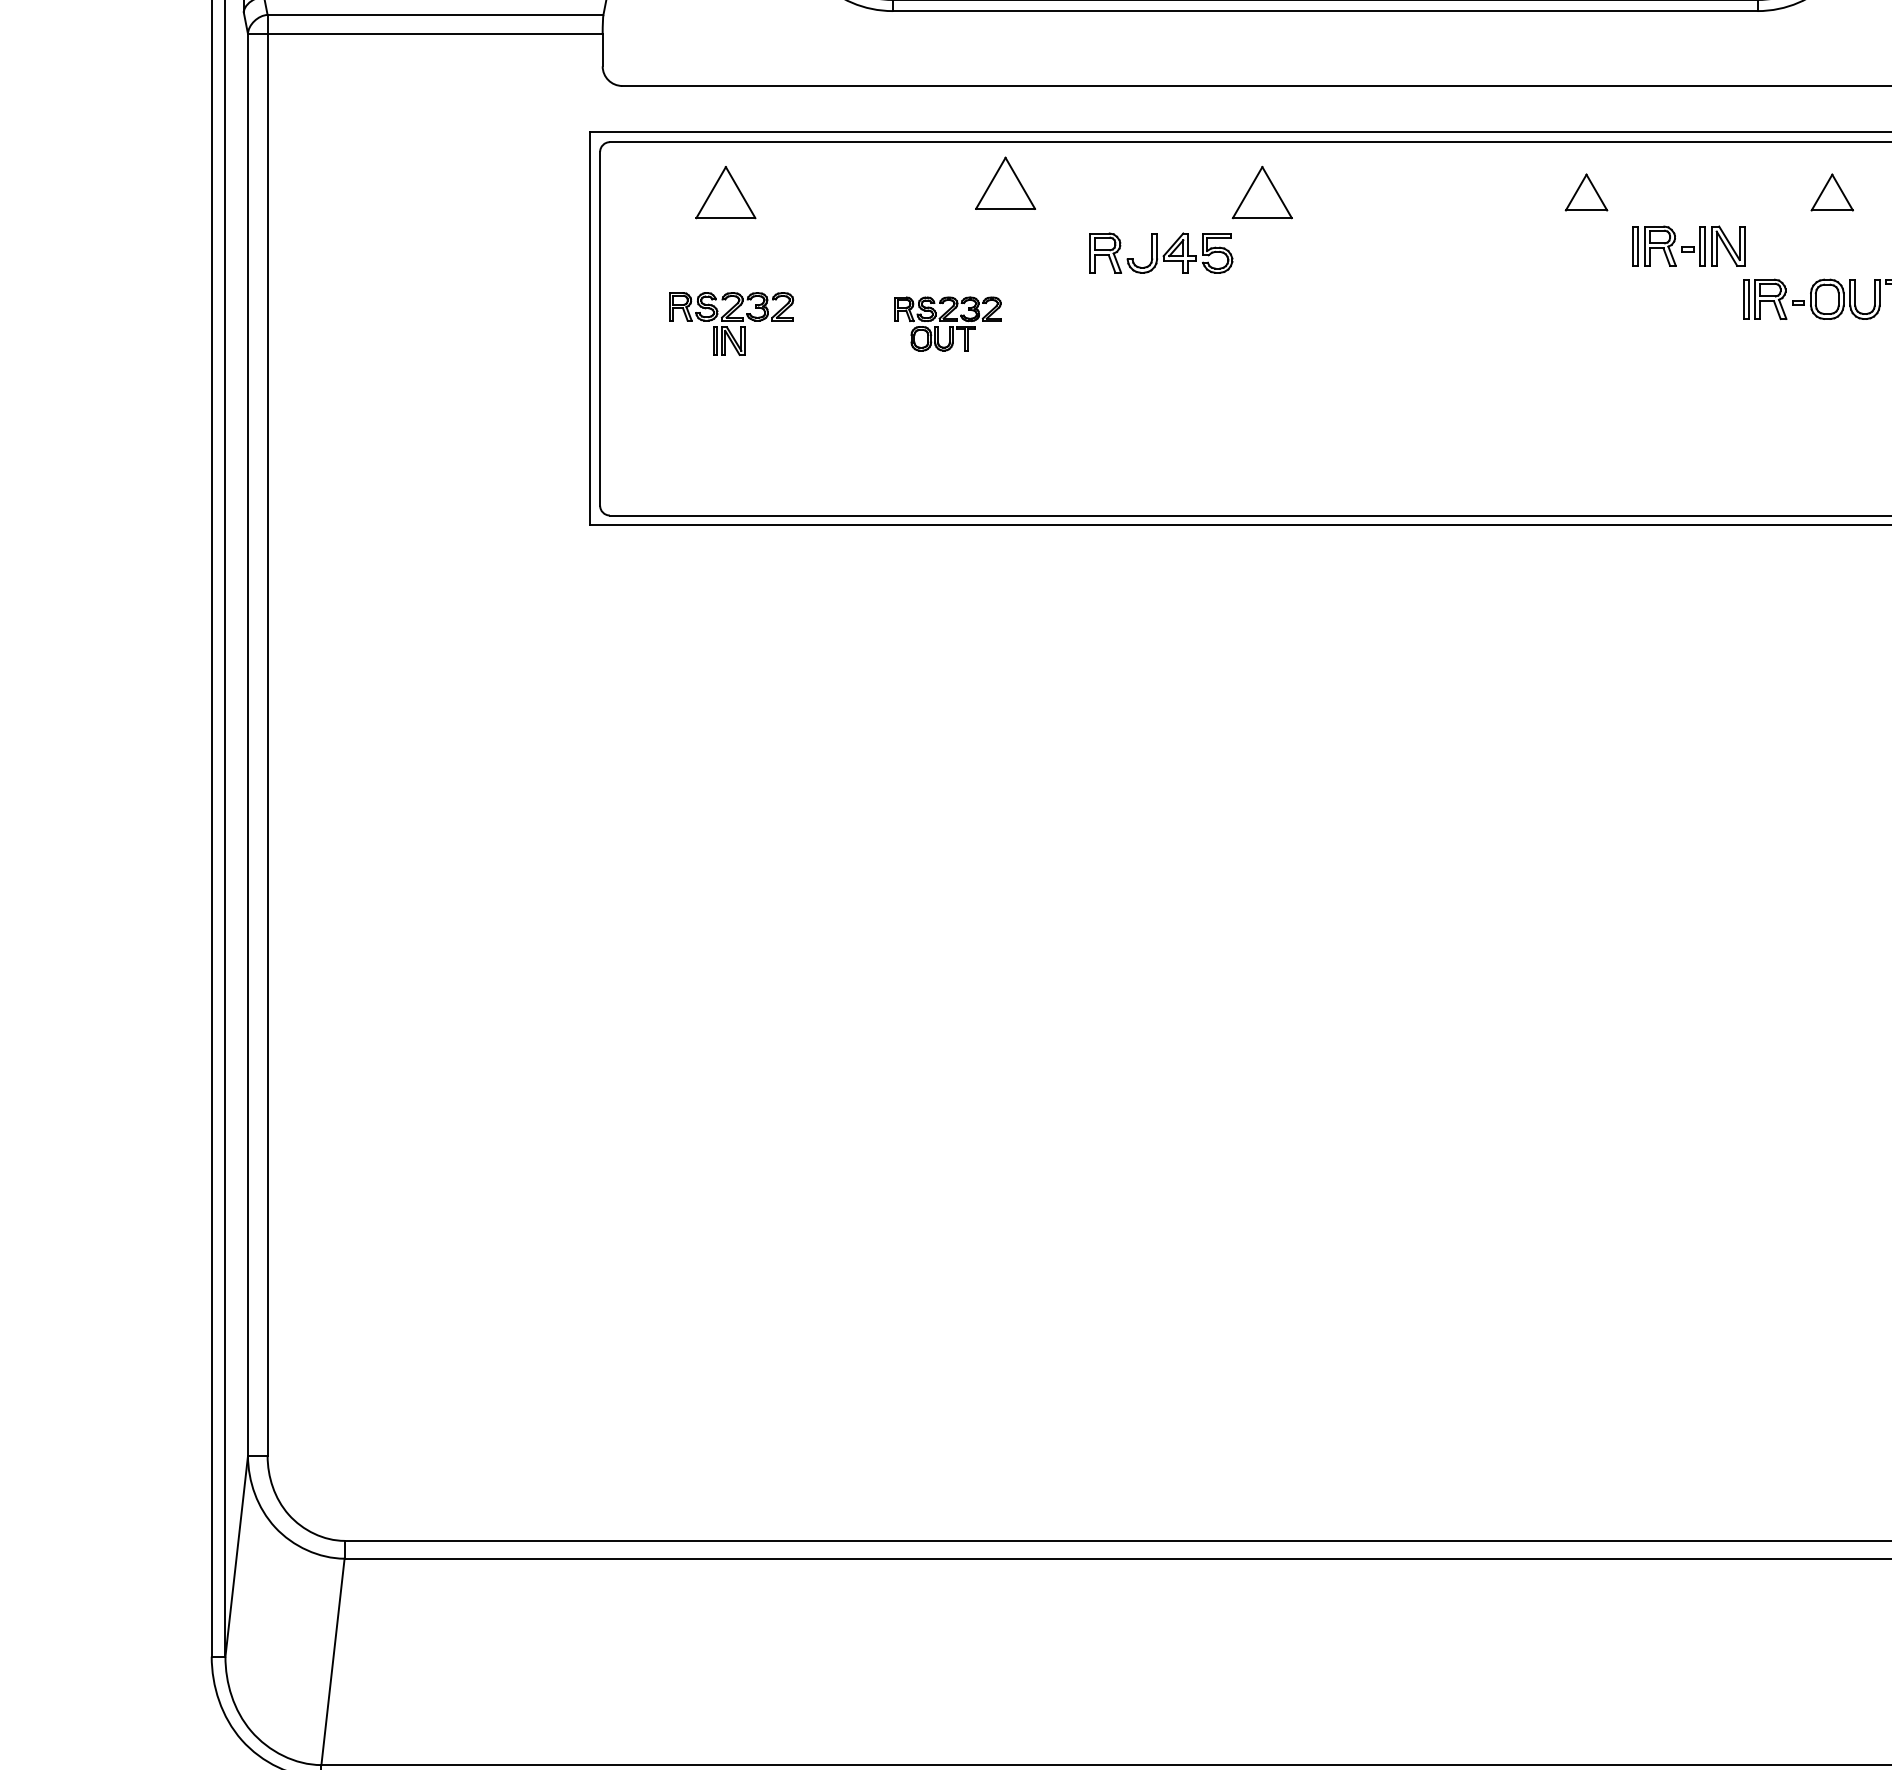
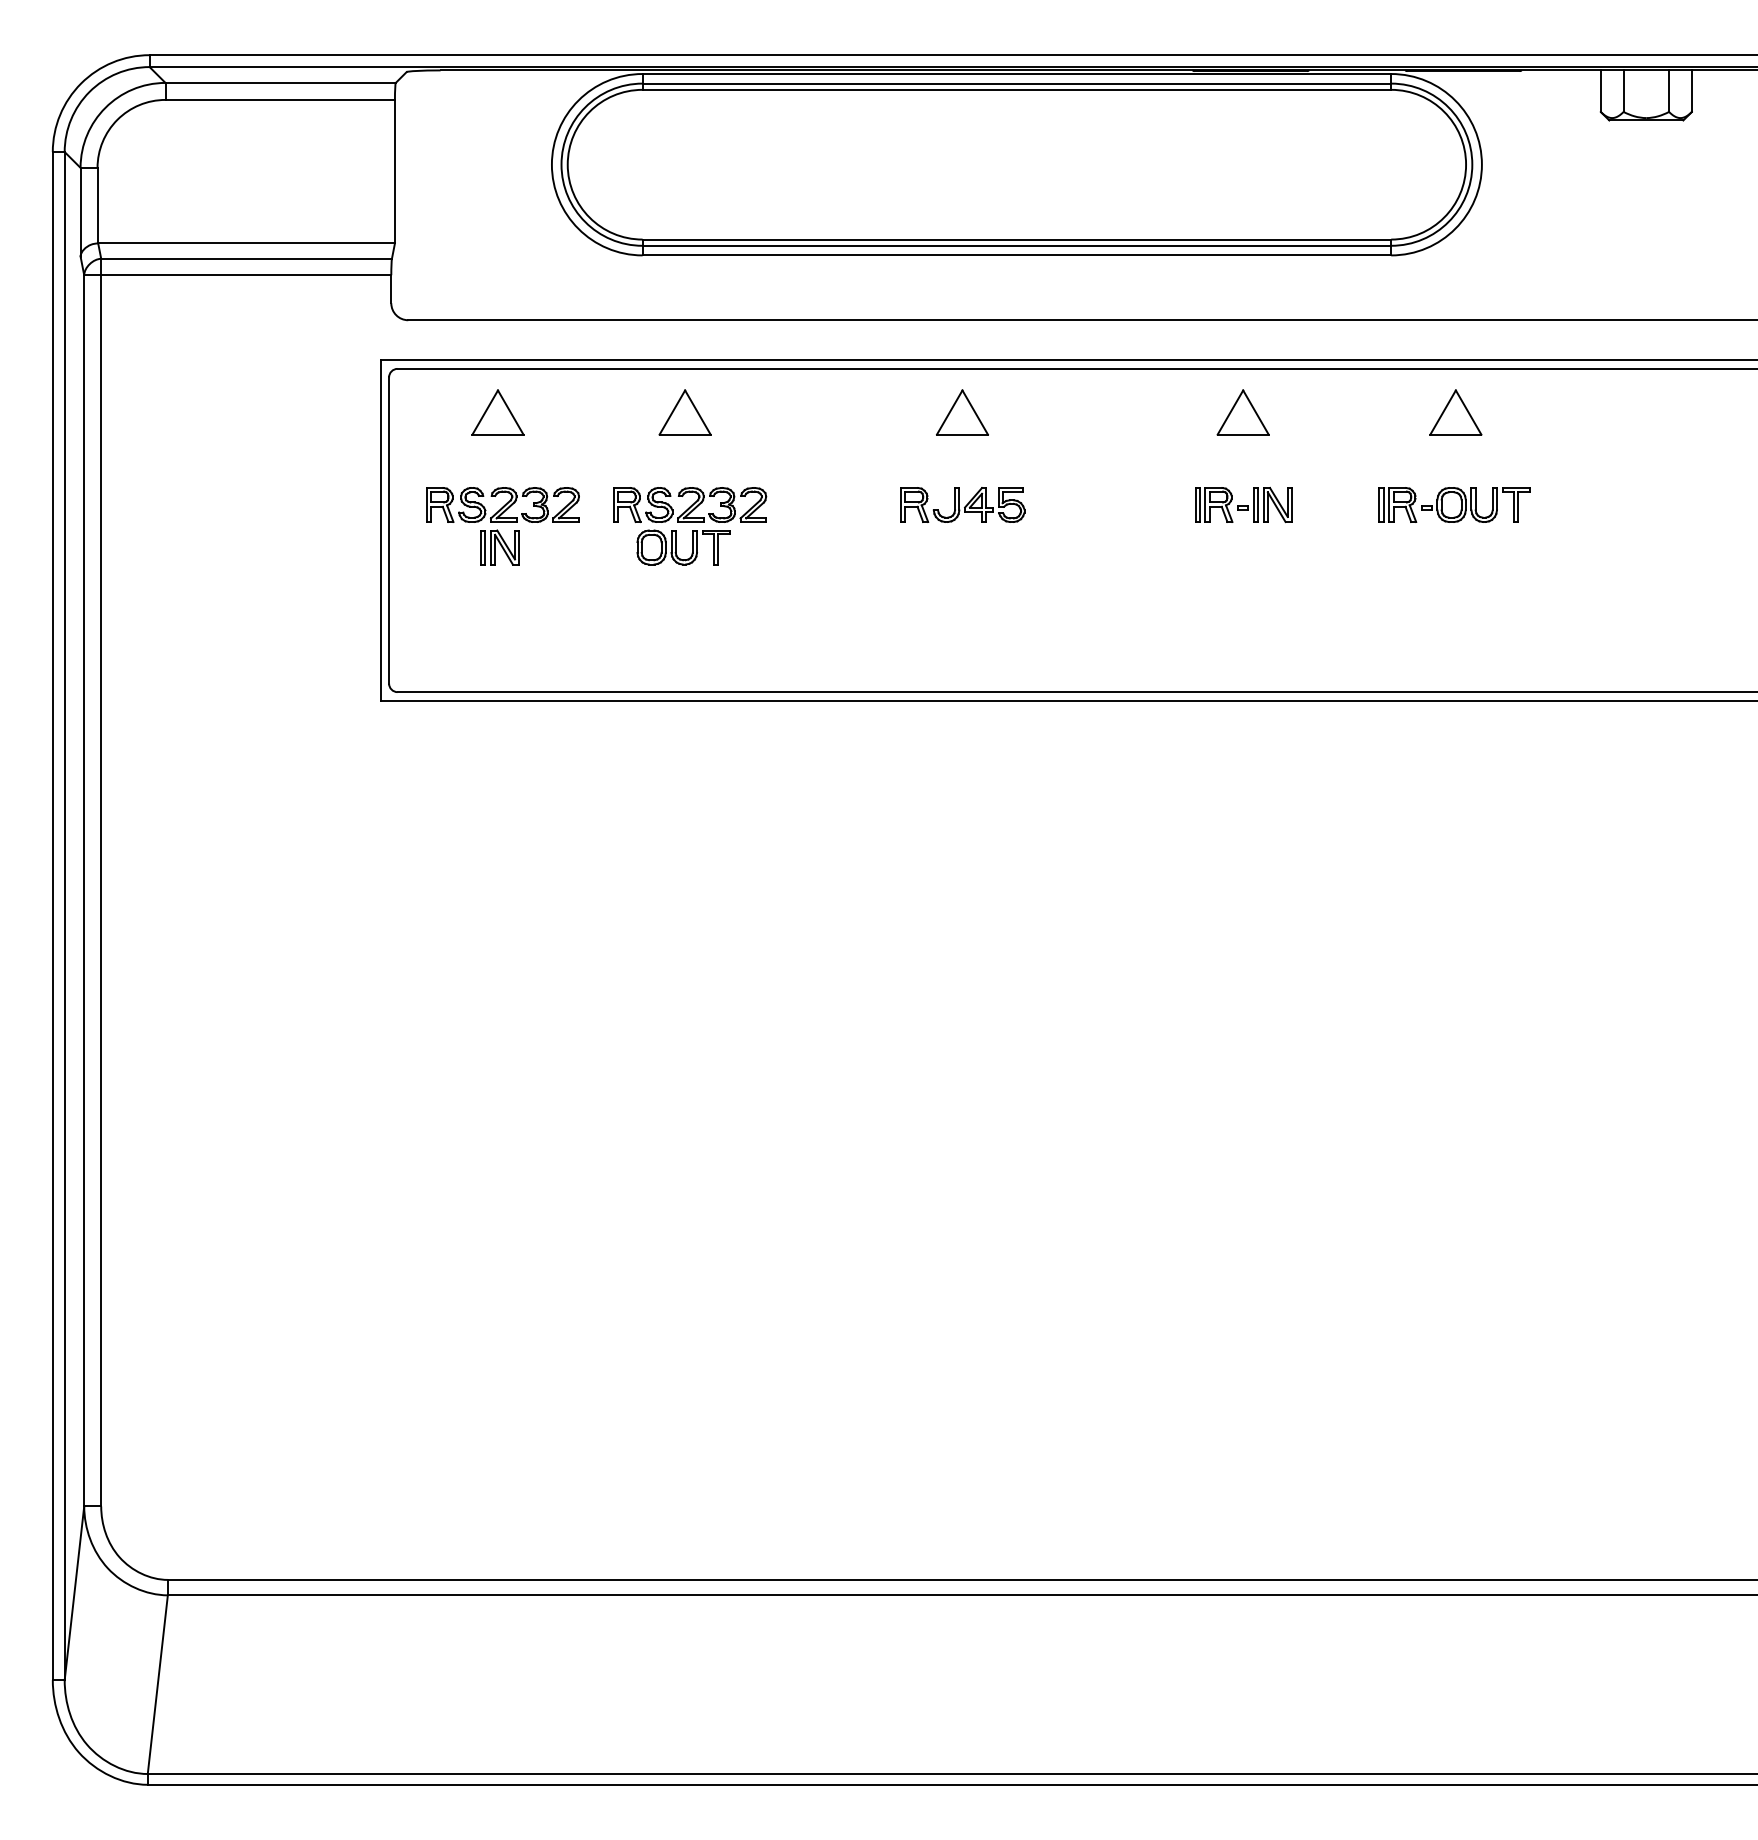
part: (1004, 183) -> (684, 412), moved
part: (1585, 192) -> (1242, 412), size x1.43
part: (1831, 192) -> (1455, 412), size x1.43
part: (1688, 246) -> (1243, 505), moved
part: (1160, 252) -> (962, 504), moved
part: (731, 324) -> (502, 526), size x1.43
part: (948, 324) -> (690, 526), size x1.67

